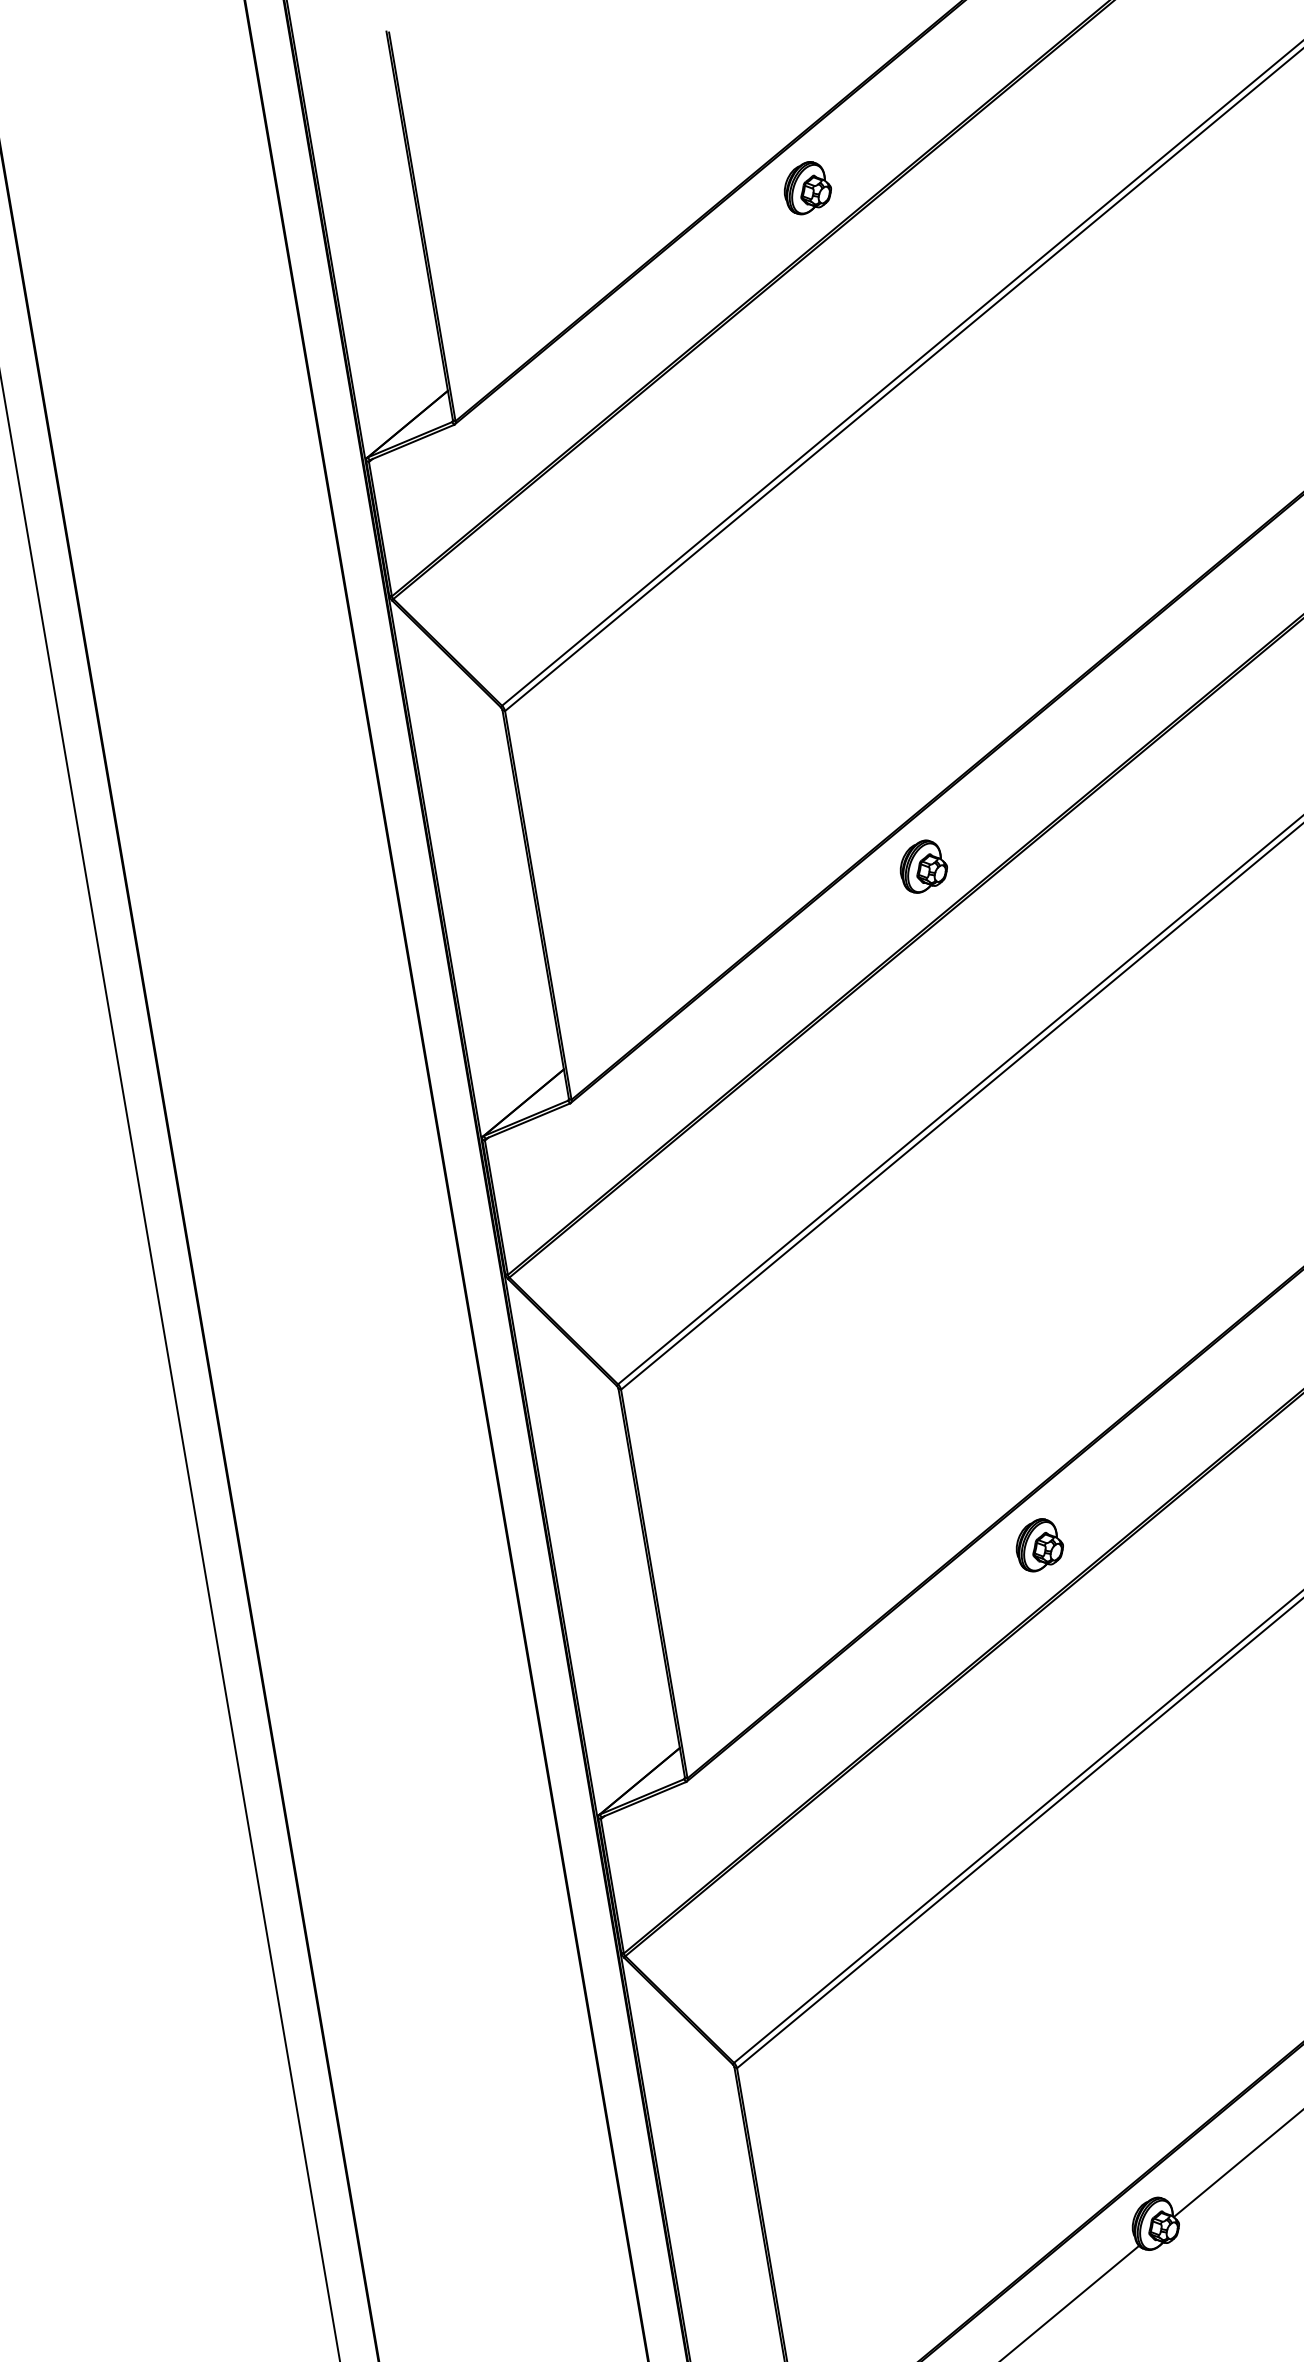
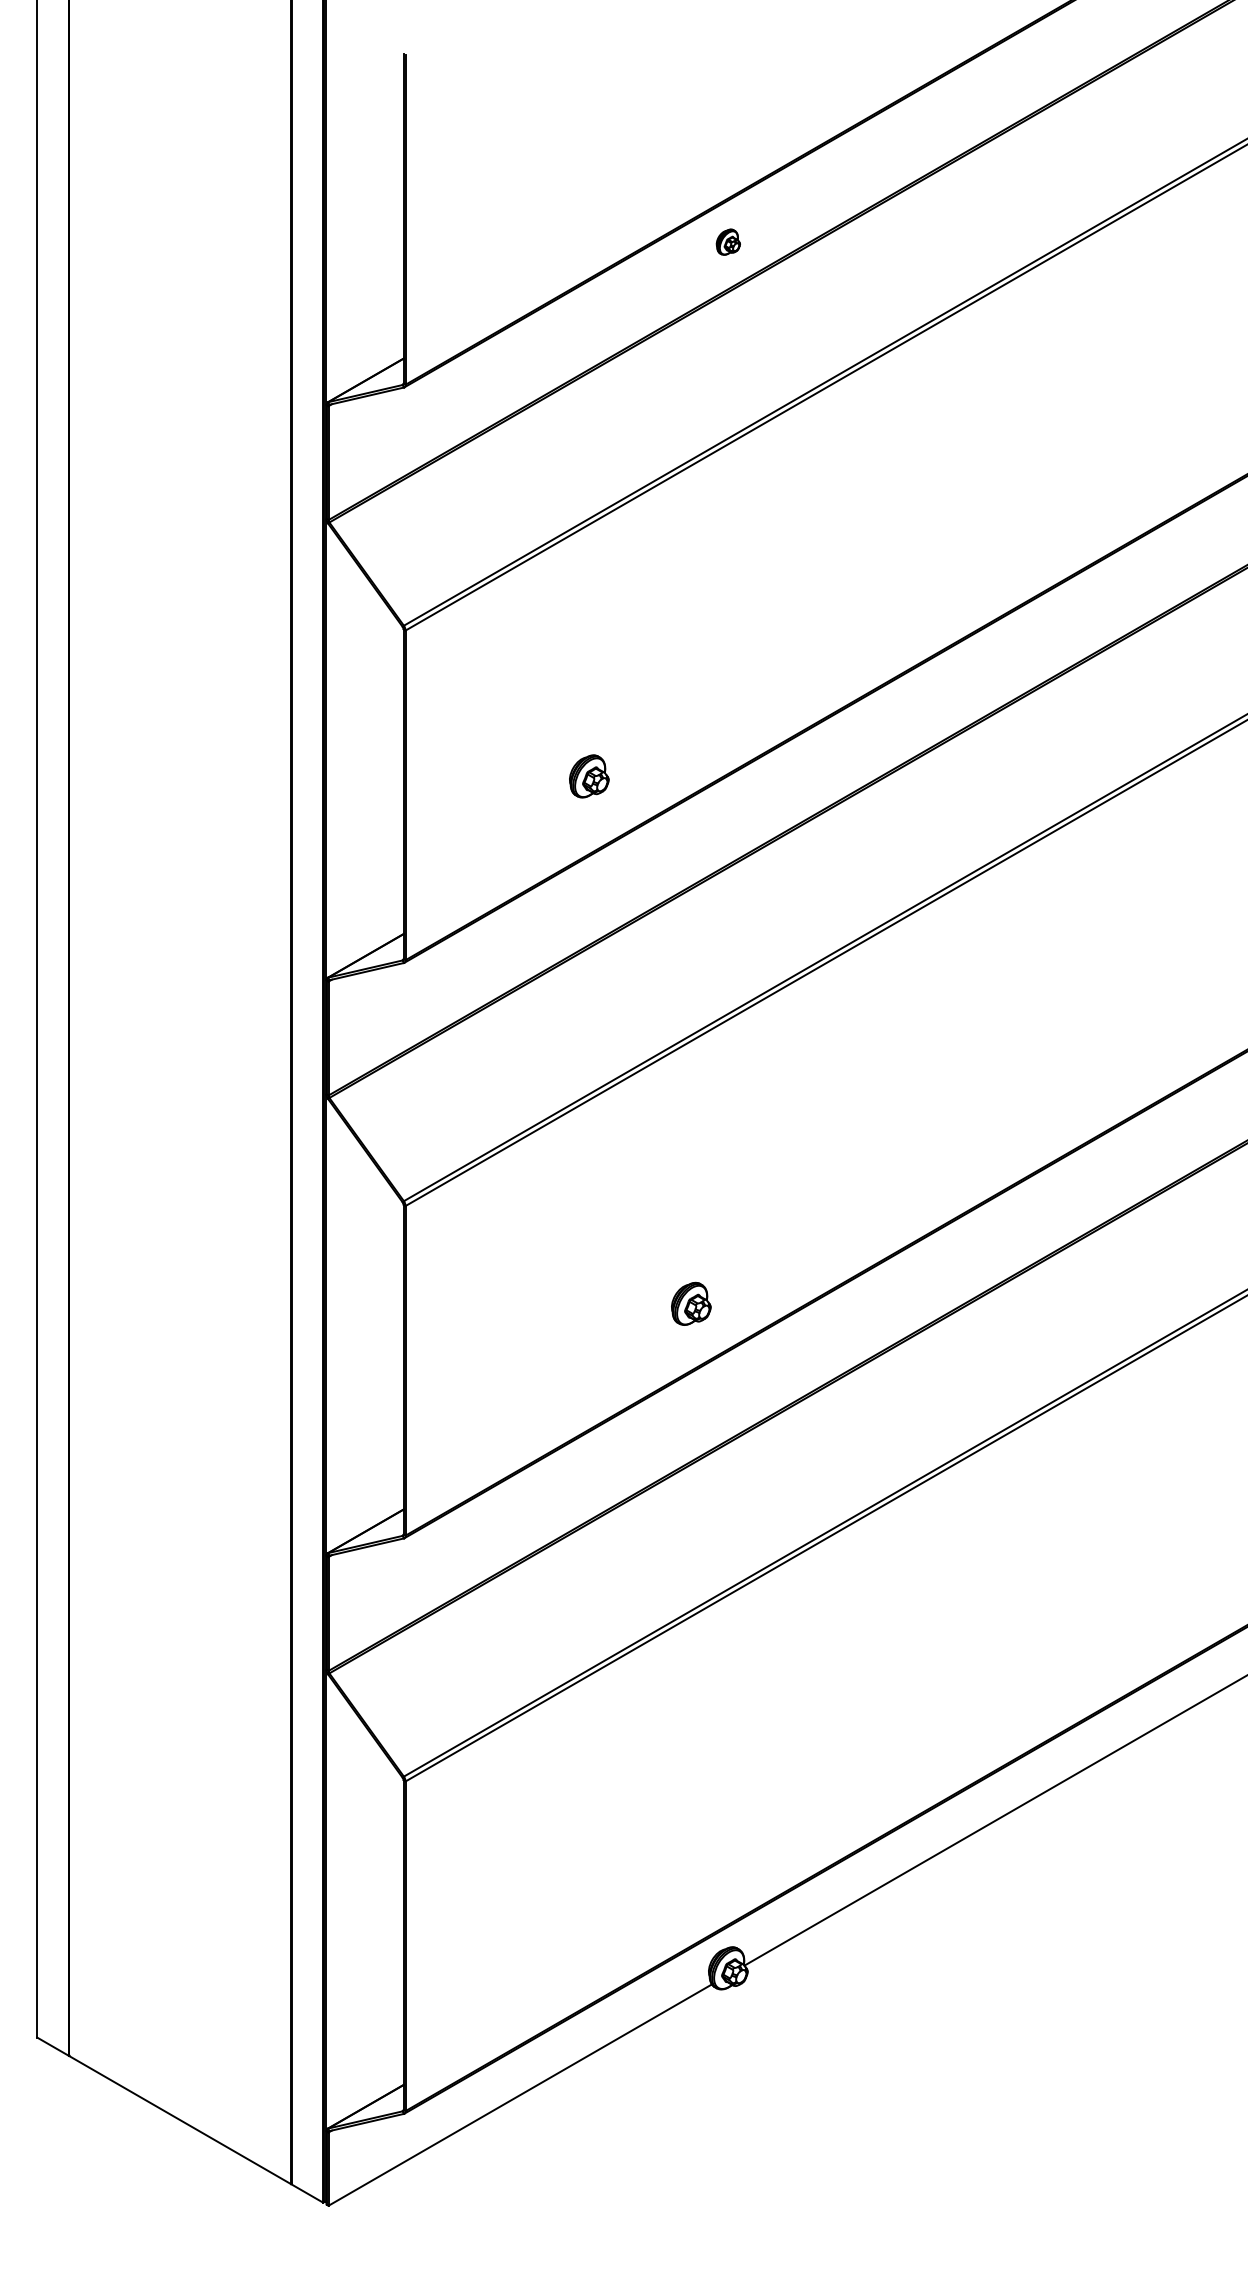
part: (807, 188) -> (728, 242), size x0.6
part: (923, 866) -> (589, 776), moved
part: (1039, 1544) -> (691, 1303), moved

